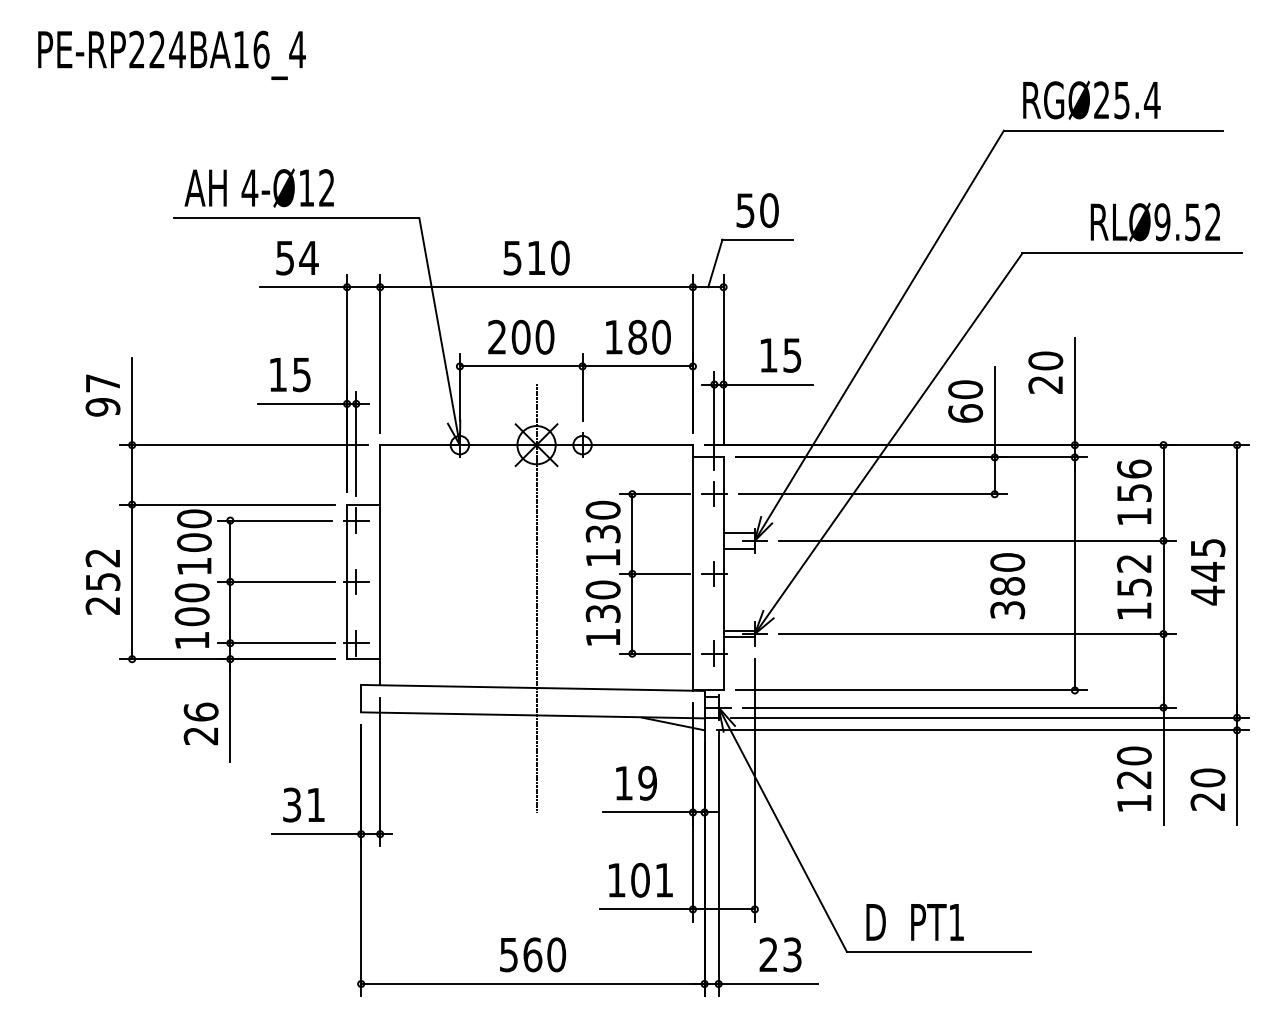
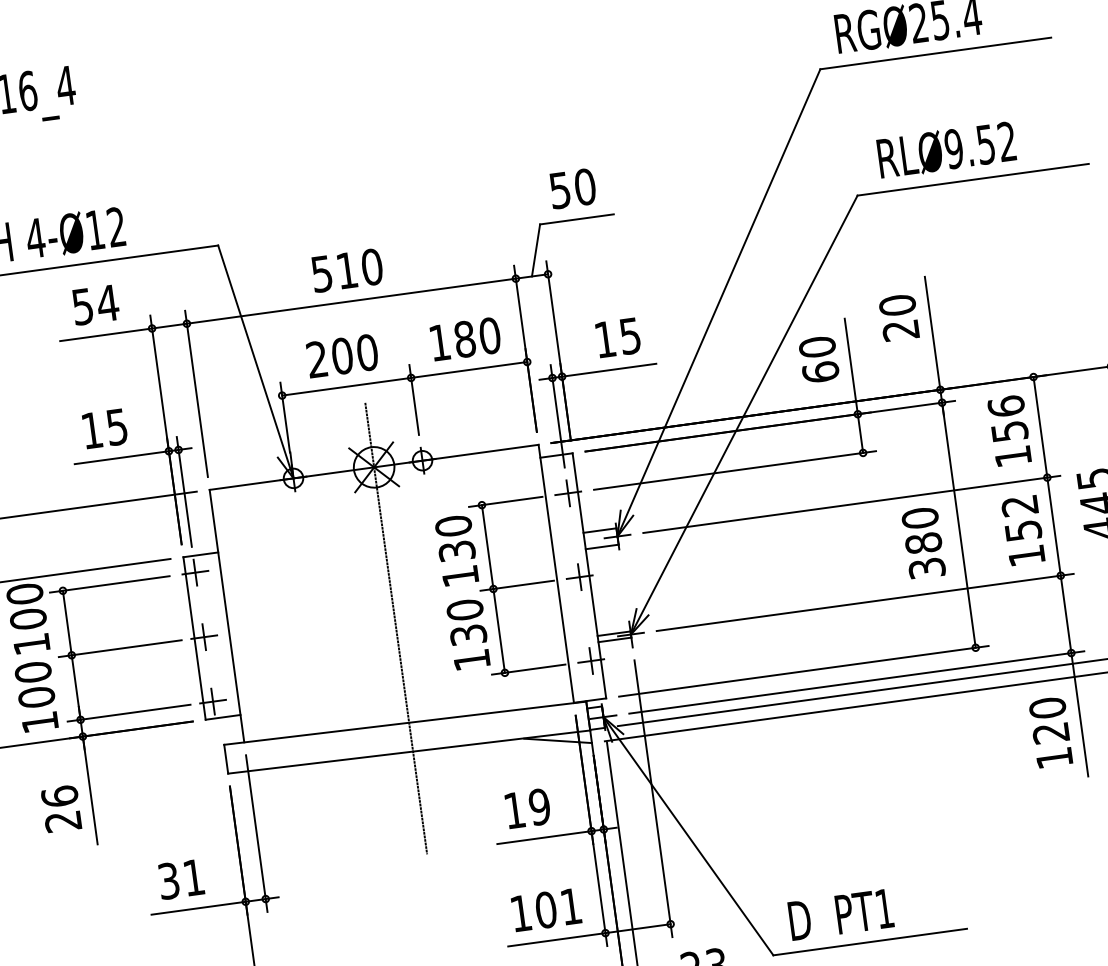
text: (1154, 221) -> (945, 149), moved
text: (1007, 586) -> (923, 543), moved

